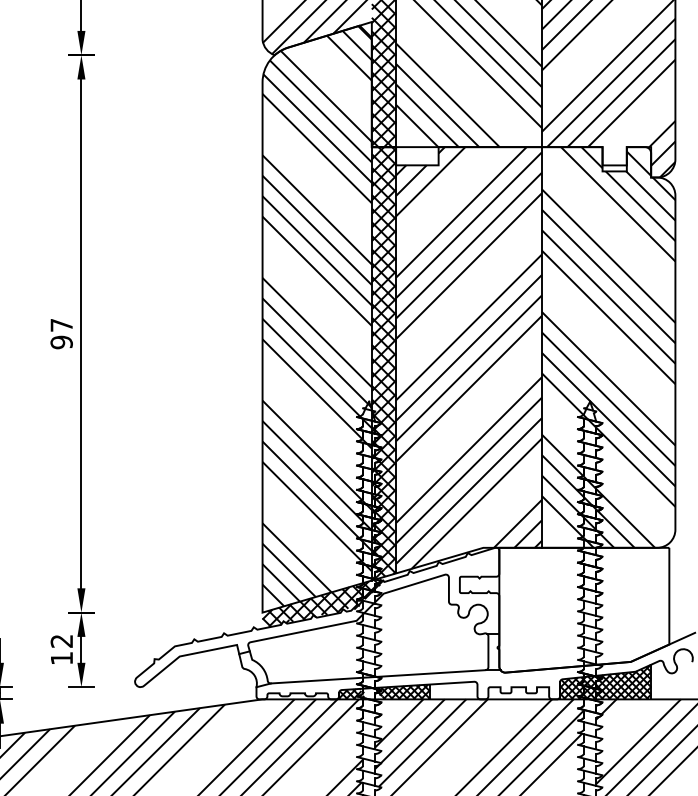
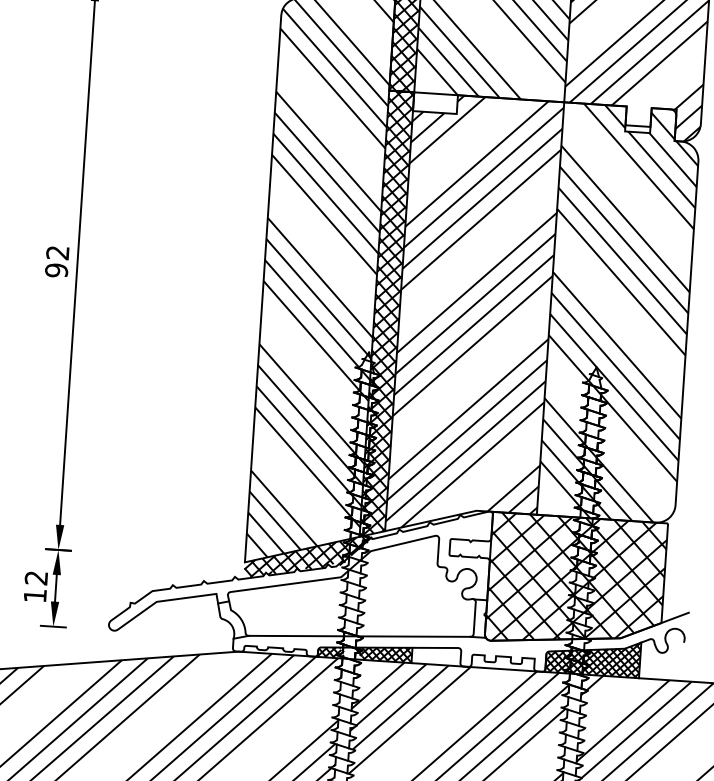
text: (61, 325) -> (57, 253), 97 -> 92
hatch: (584, 609) -> (576, 581), added

